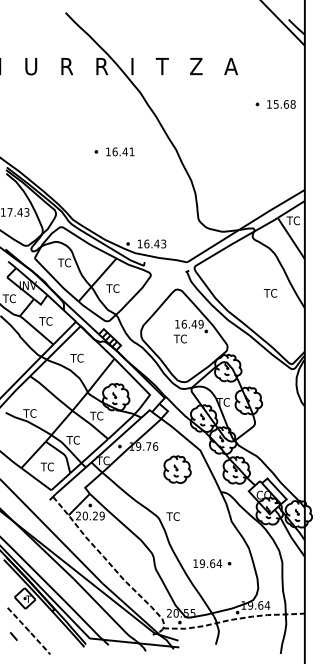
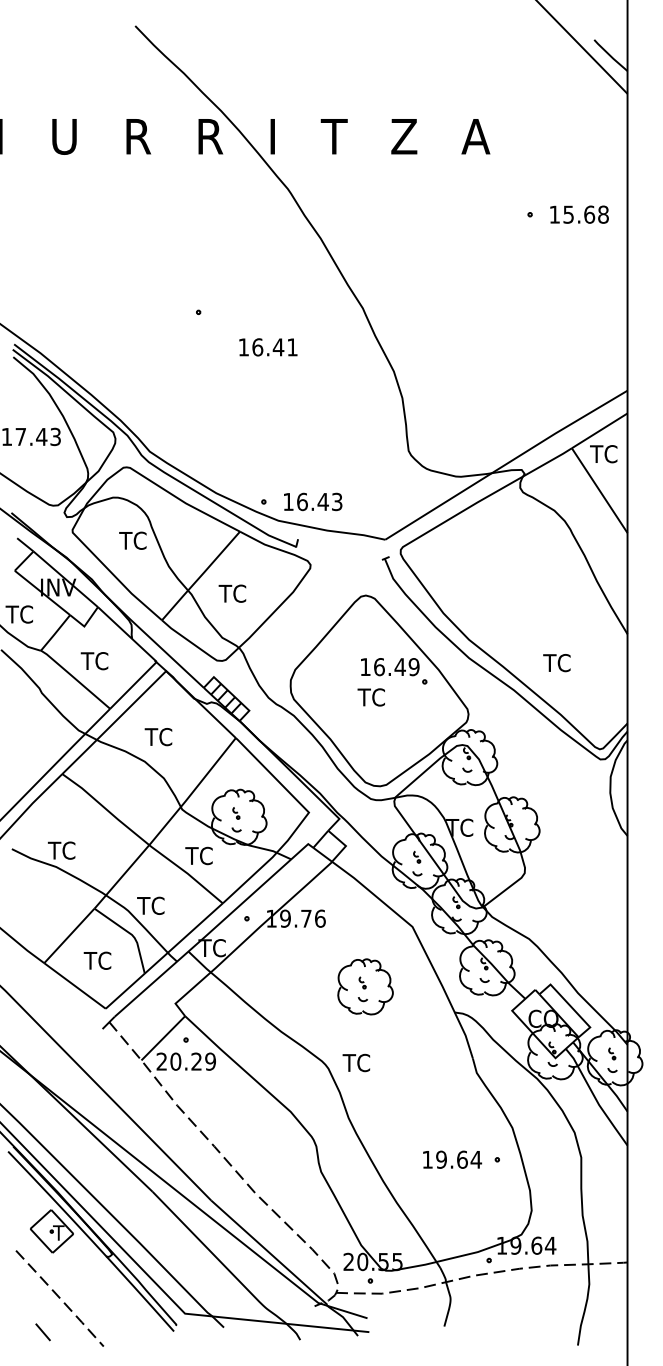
text: (120, 151) -> (268, 346), moved
text: (270, 292) -> (556, 661), moved
part: (177, 469) -> (365, 986), moved
part: (212, 563) -> (462, 1159), moved
line: (13, 636) -> (42, 1332), moved

